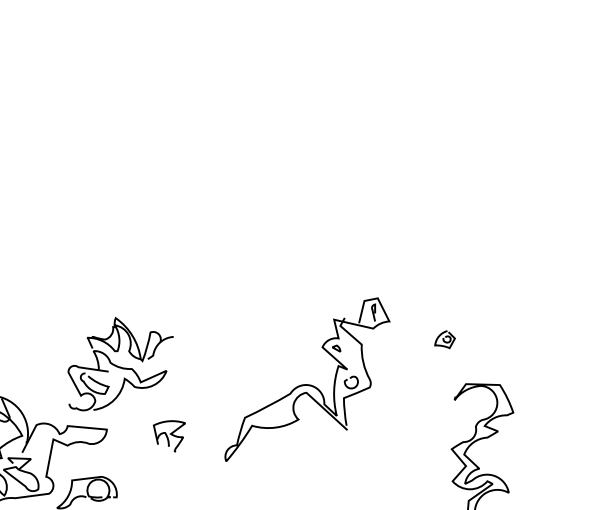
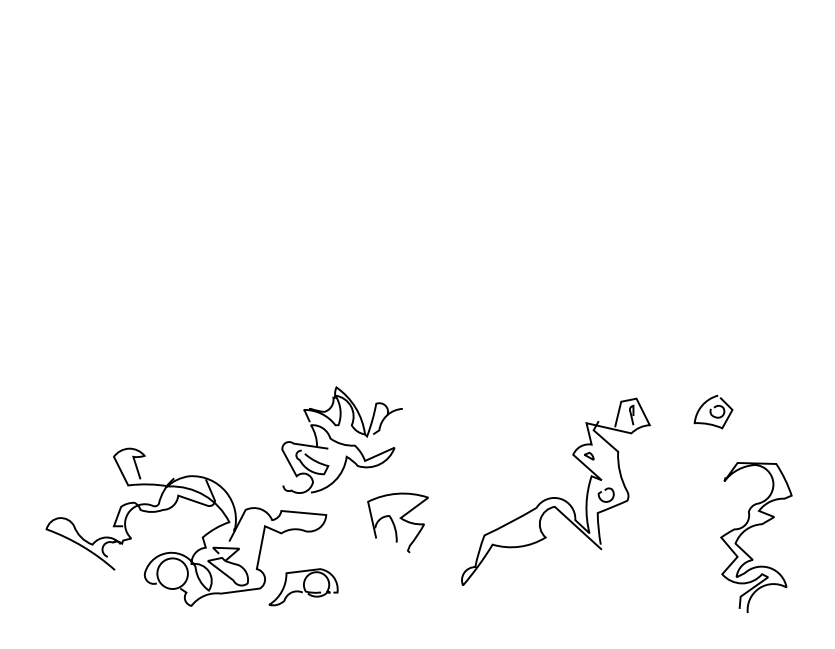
part: (445, 339) -> (713, 411), size x1.67
part: (307, 379) -> (555, 491), moved
part: (169, 436) -> (397, 522), size x1.67

